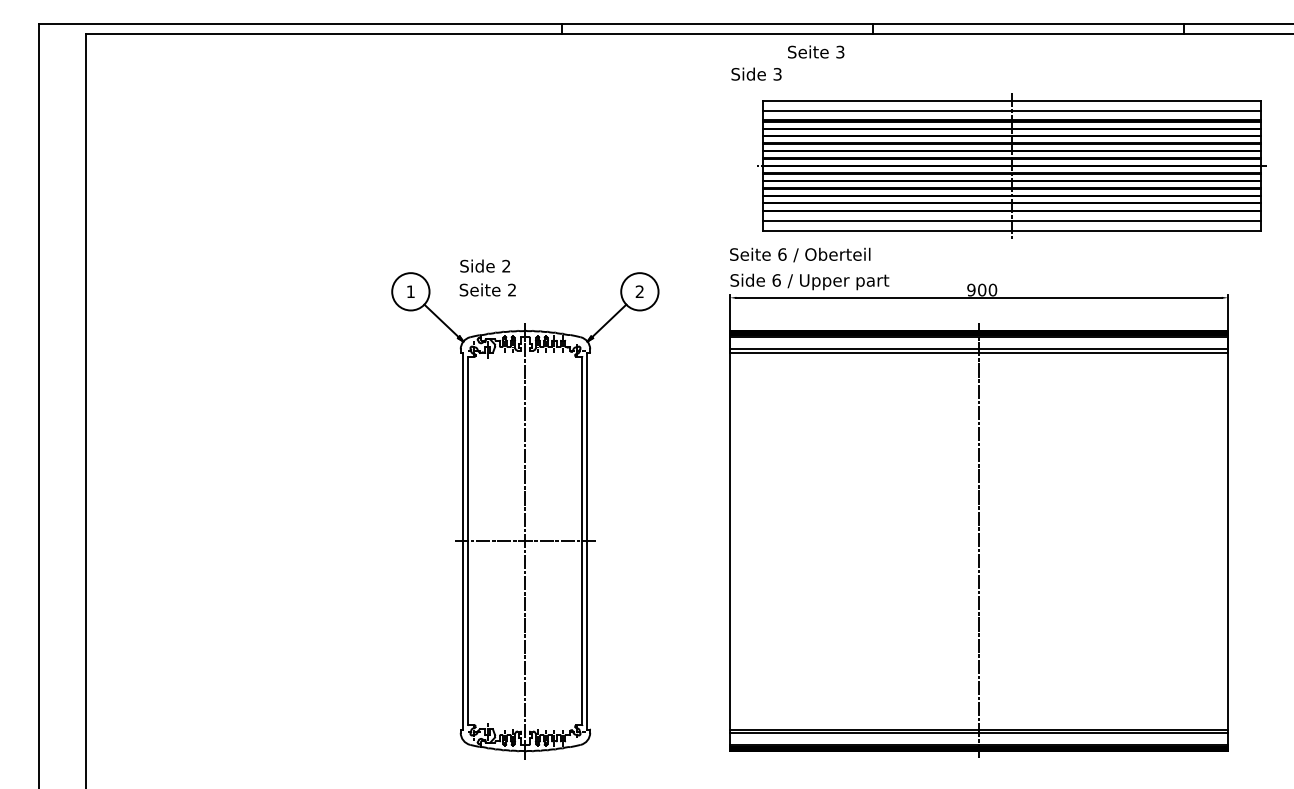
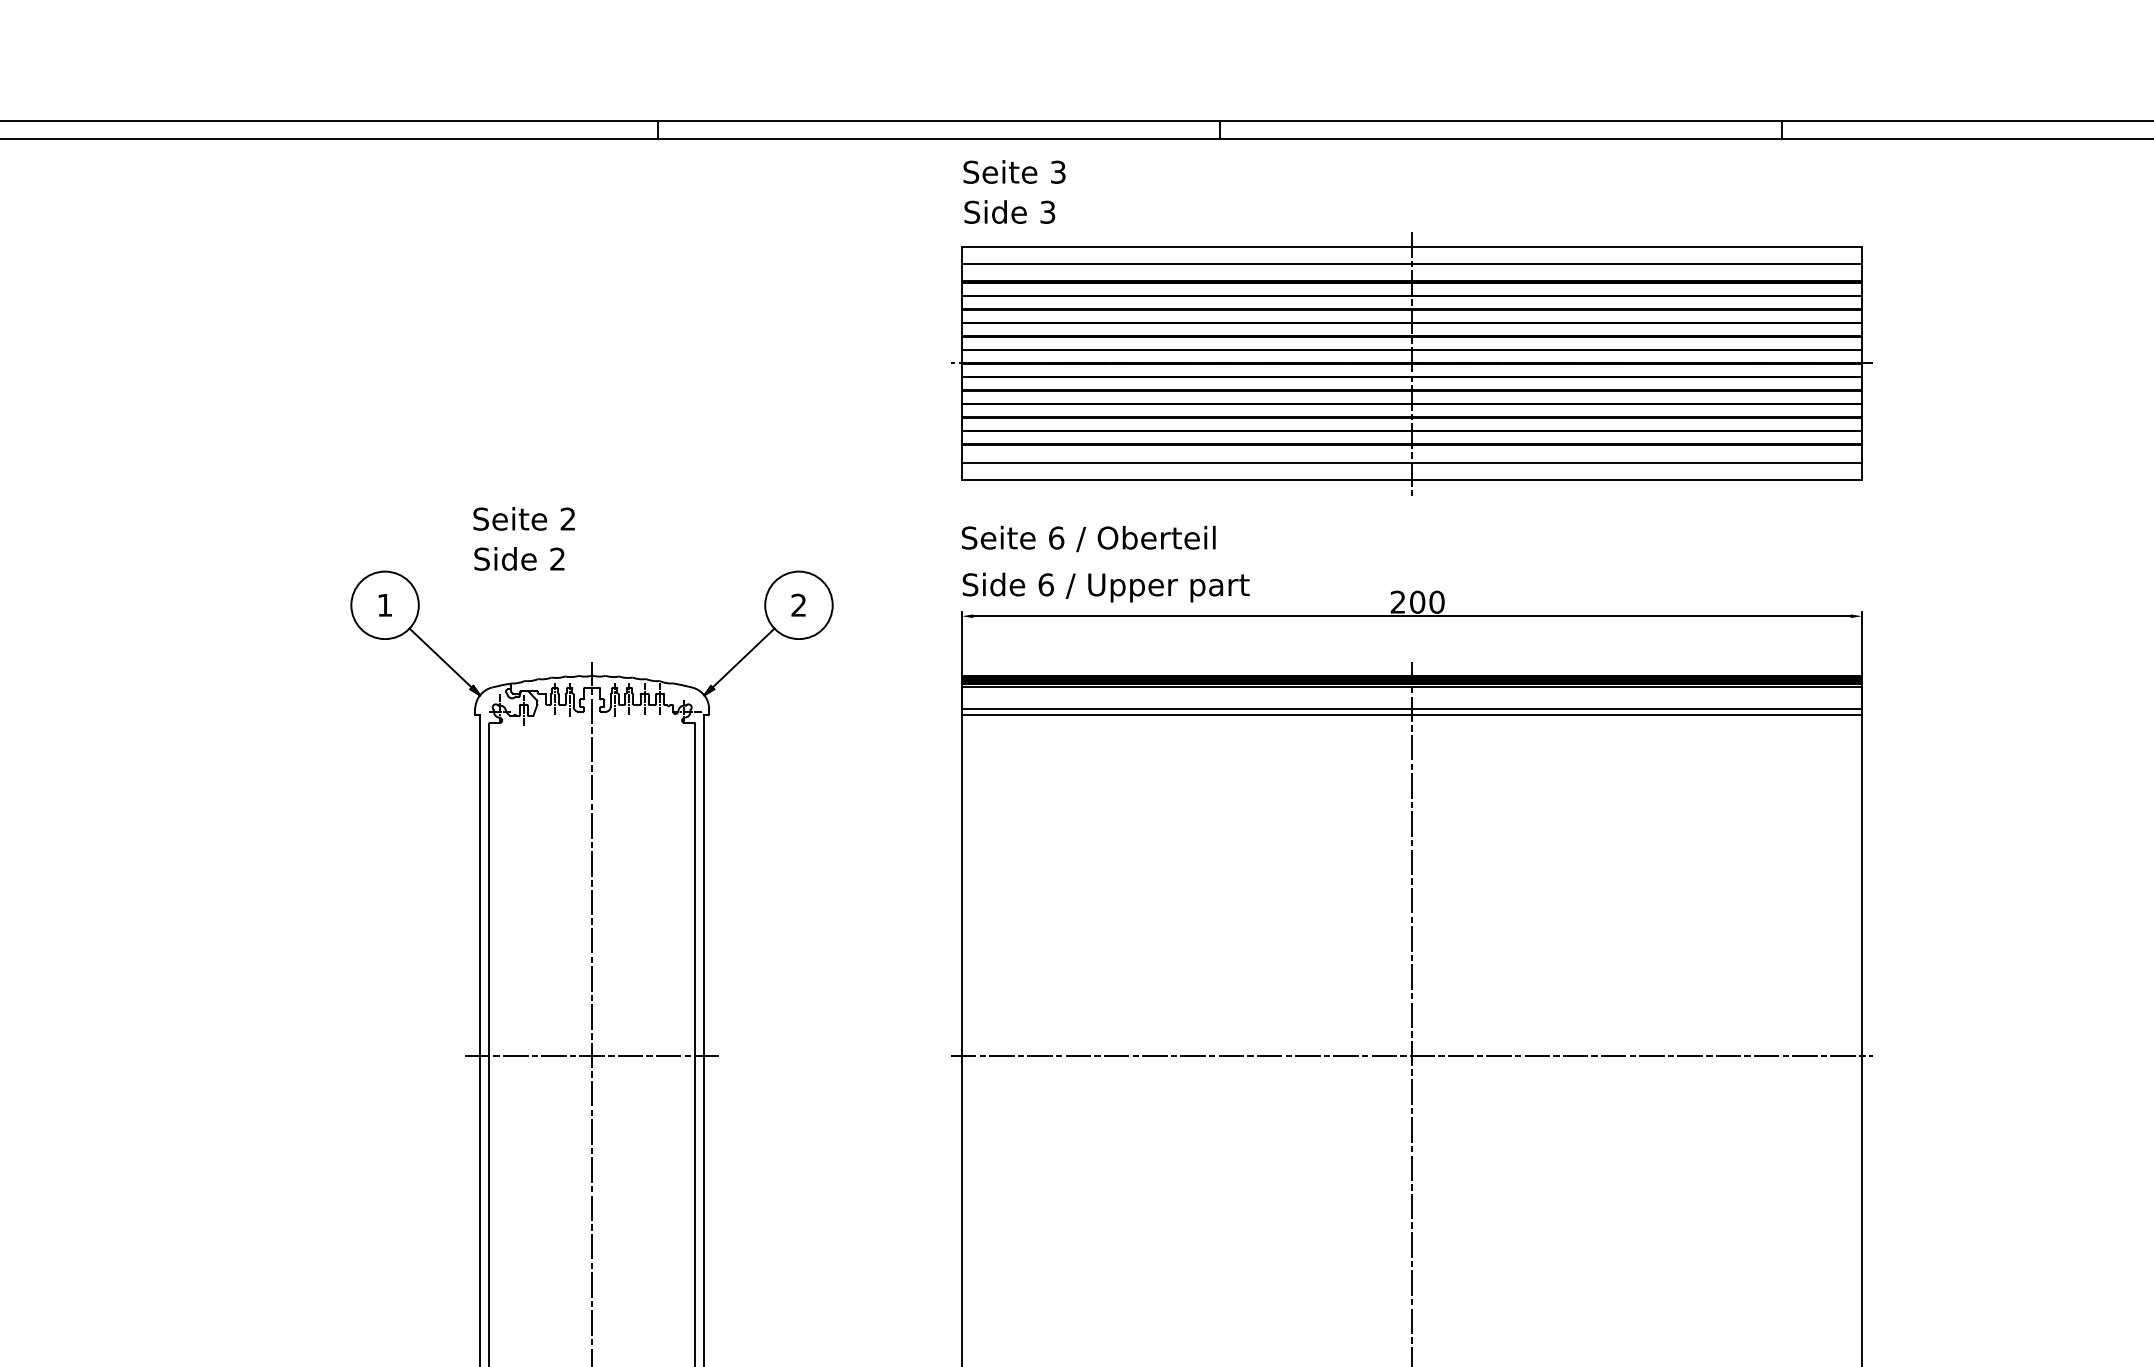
text: (816, 51) -> (1015, 171), moved
part: (1011, 165) -> (1410, 362), moved
text: (487, 289) -> (523, 518), moved
text: (971, 289) -> (1398, 601), 900 -> 200
line: (978, 541) -> (1410, 1056), added

